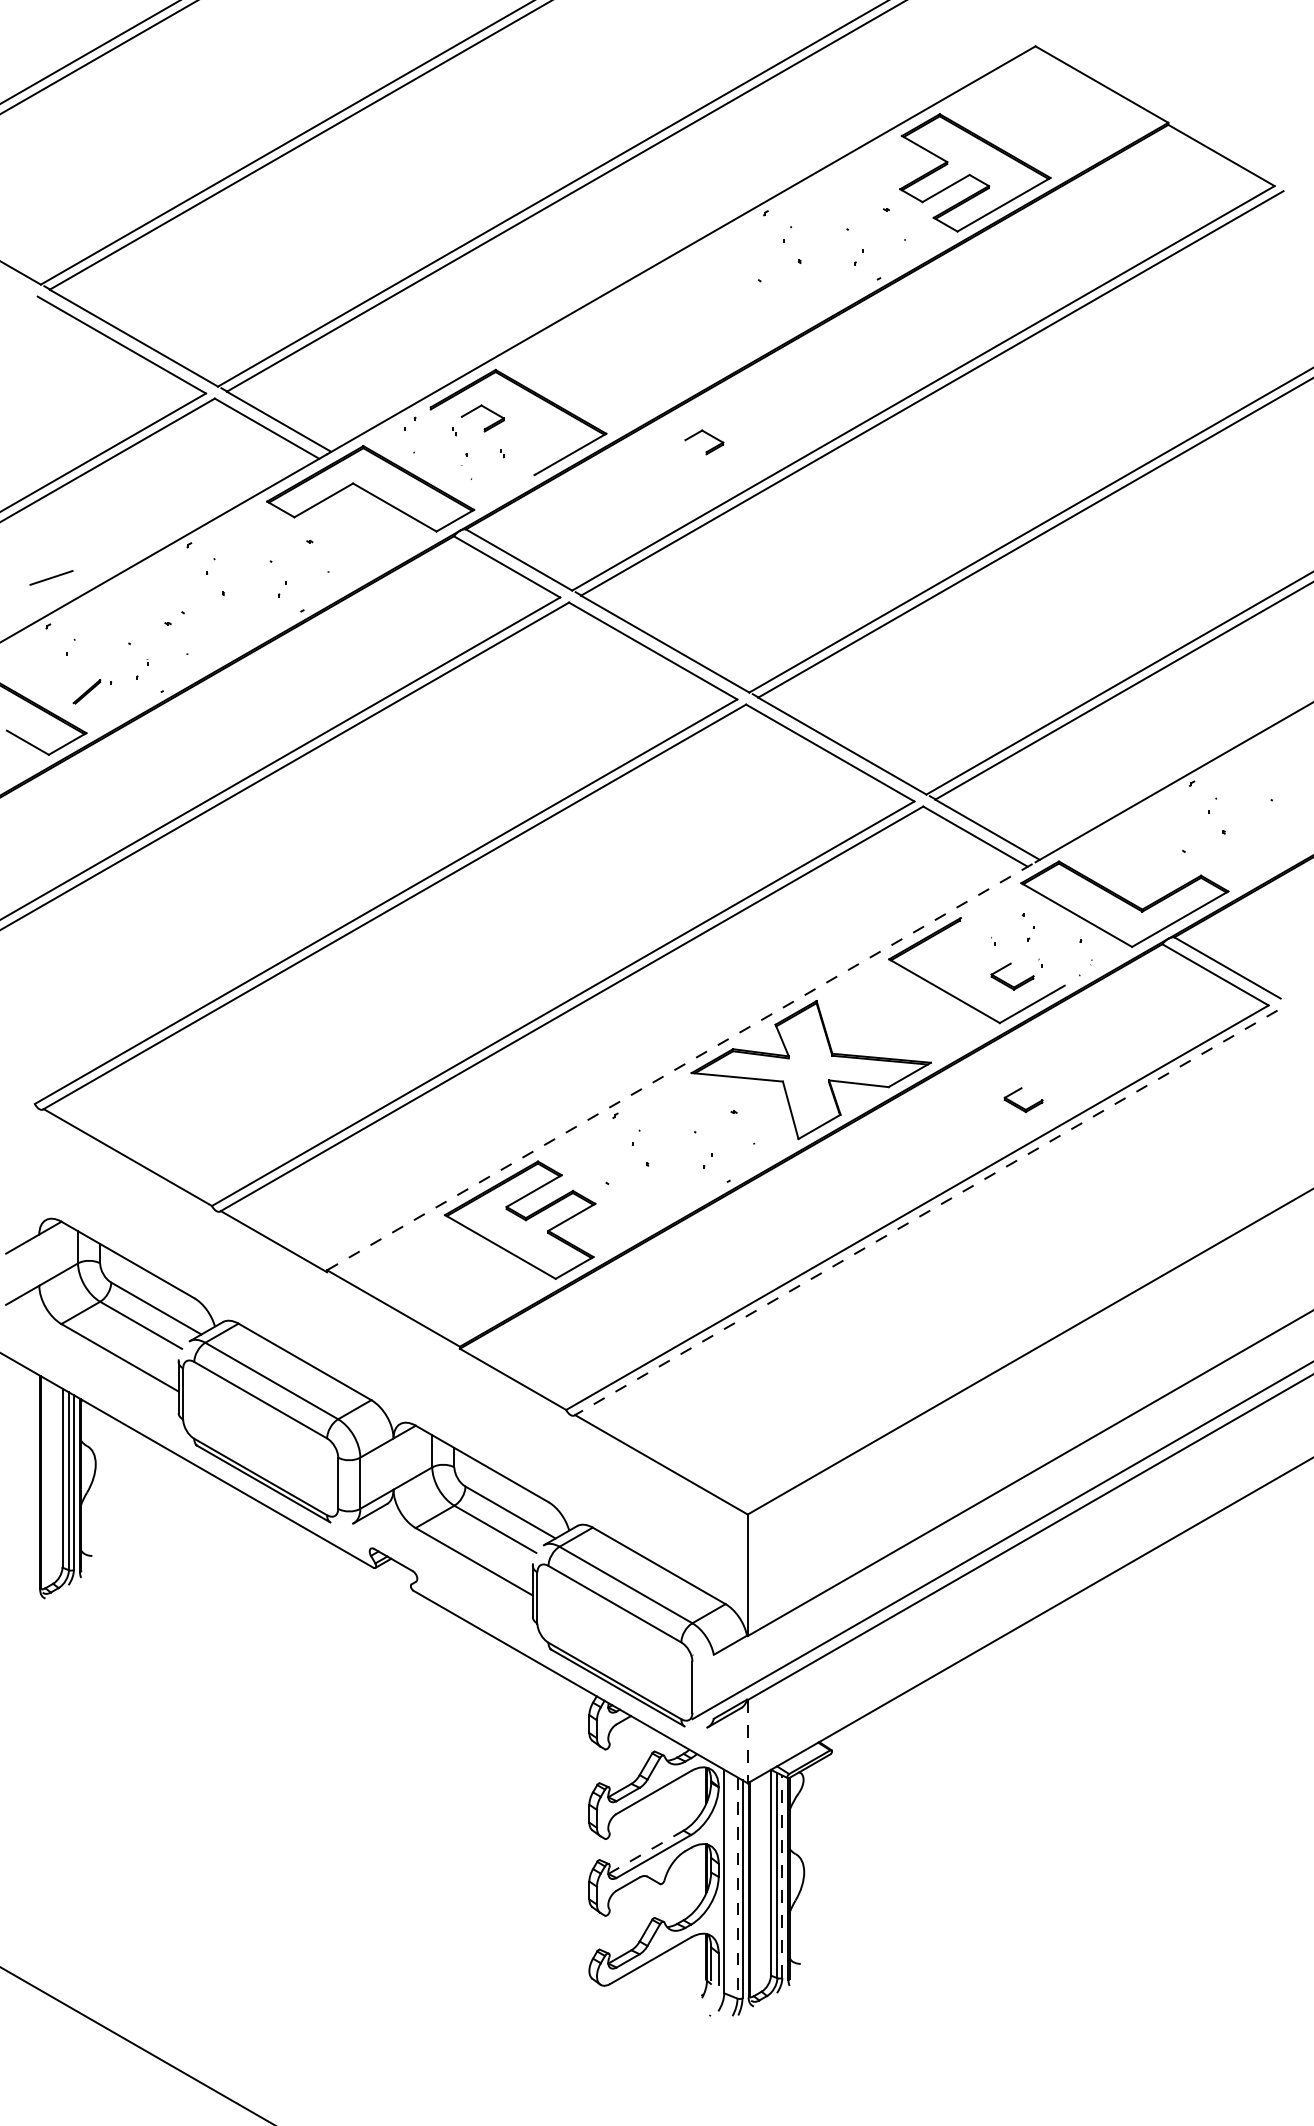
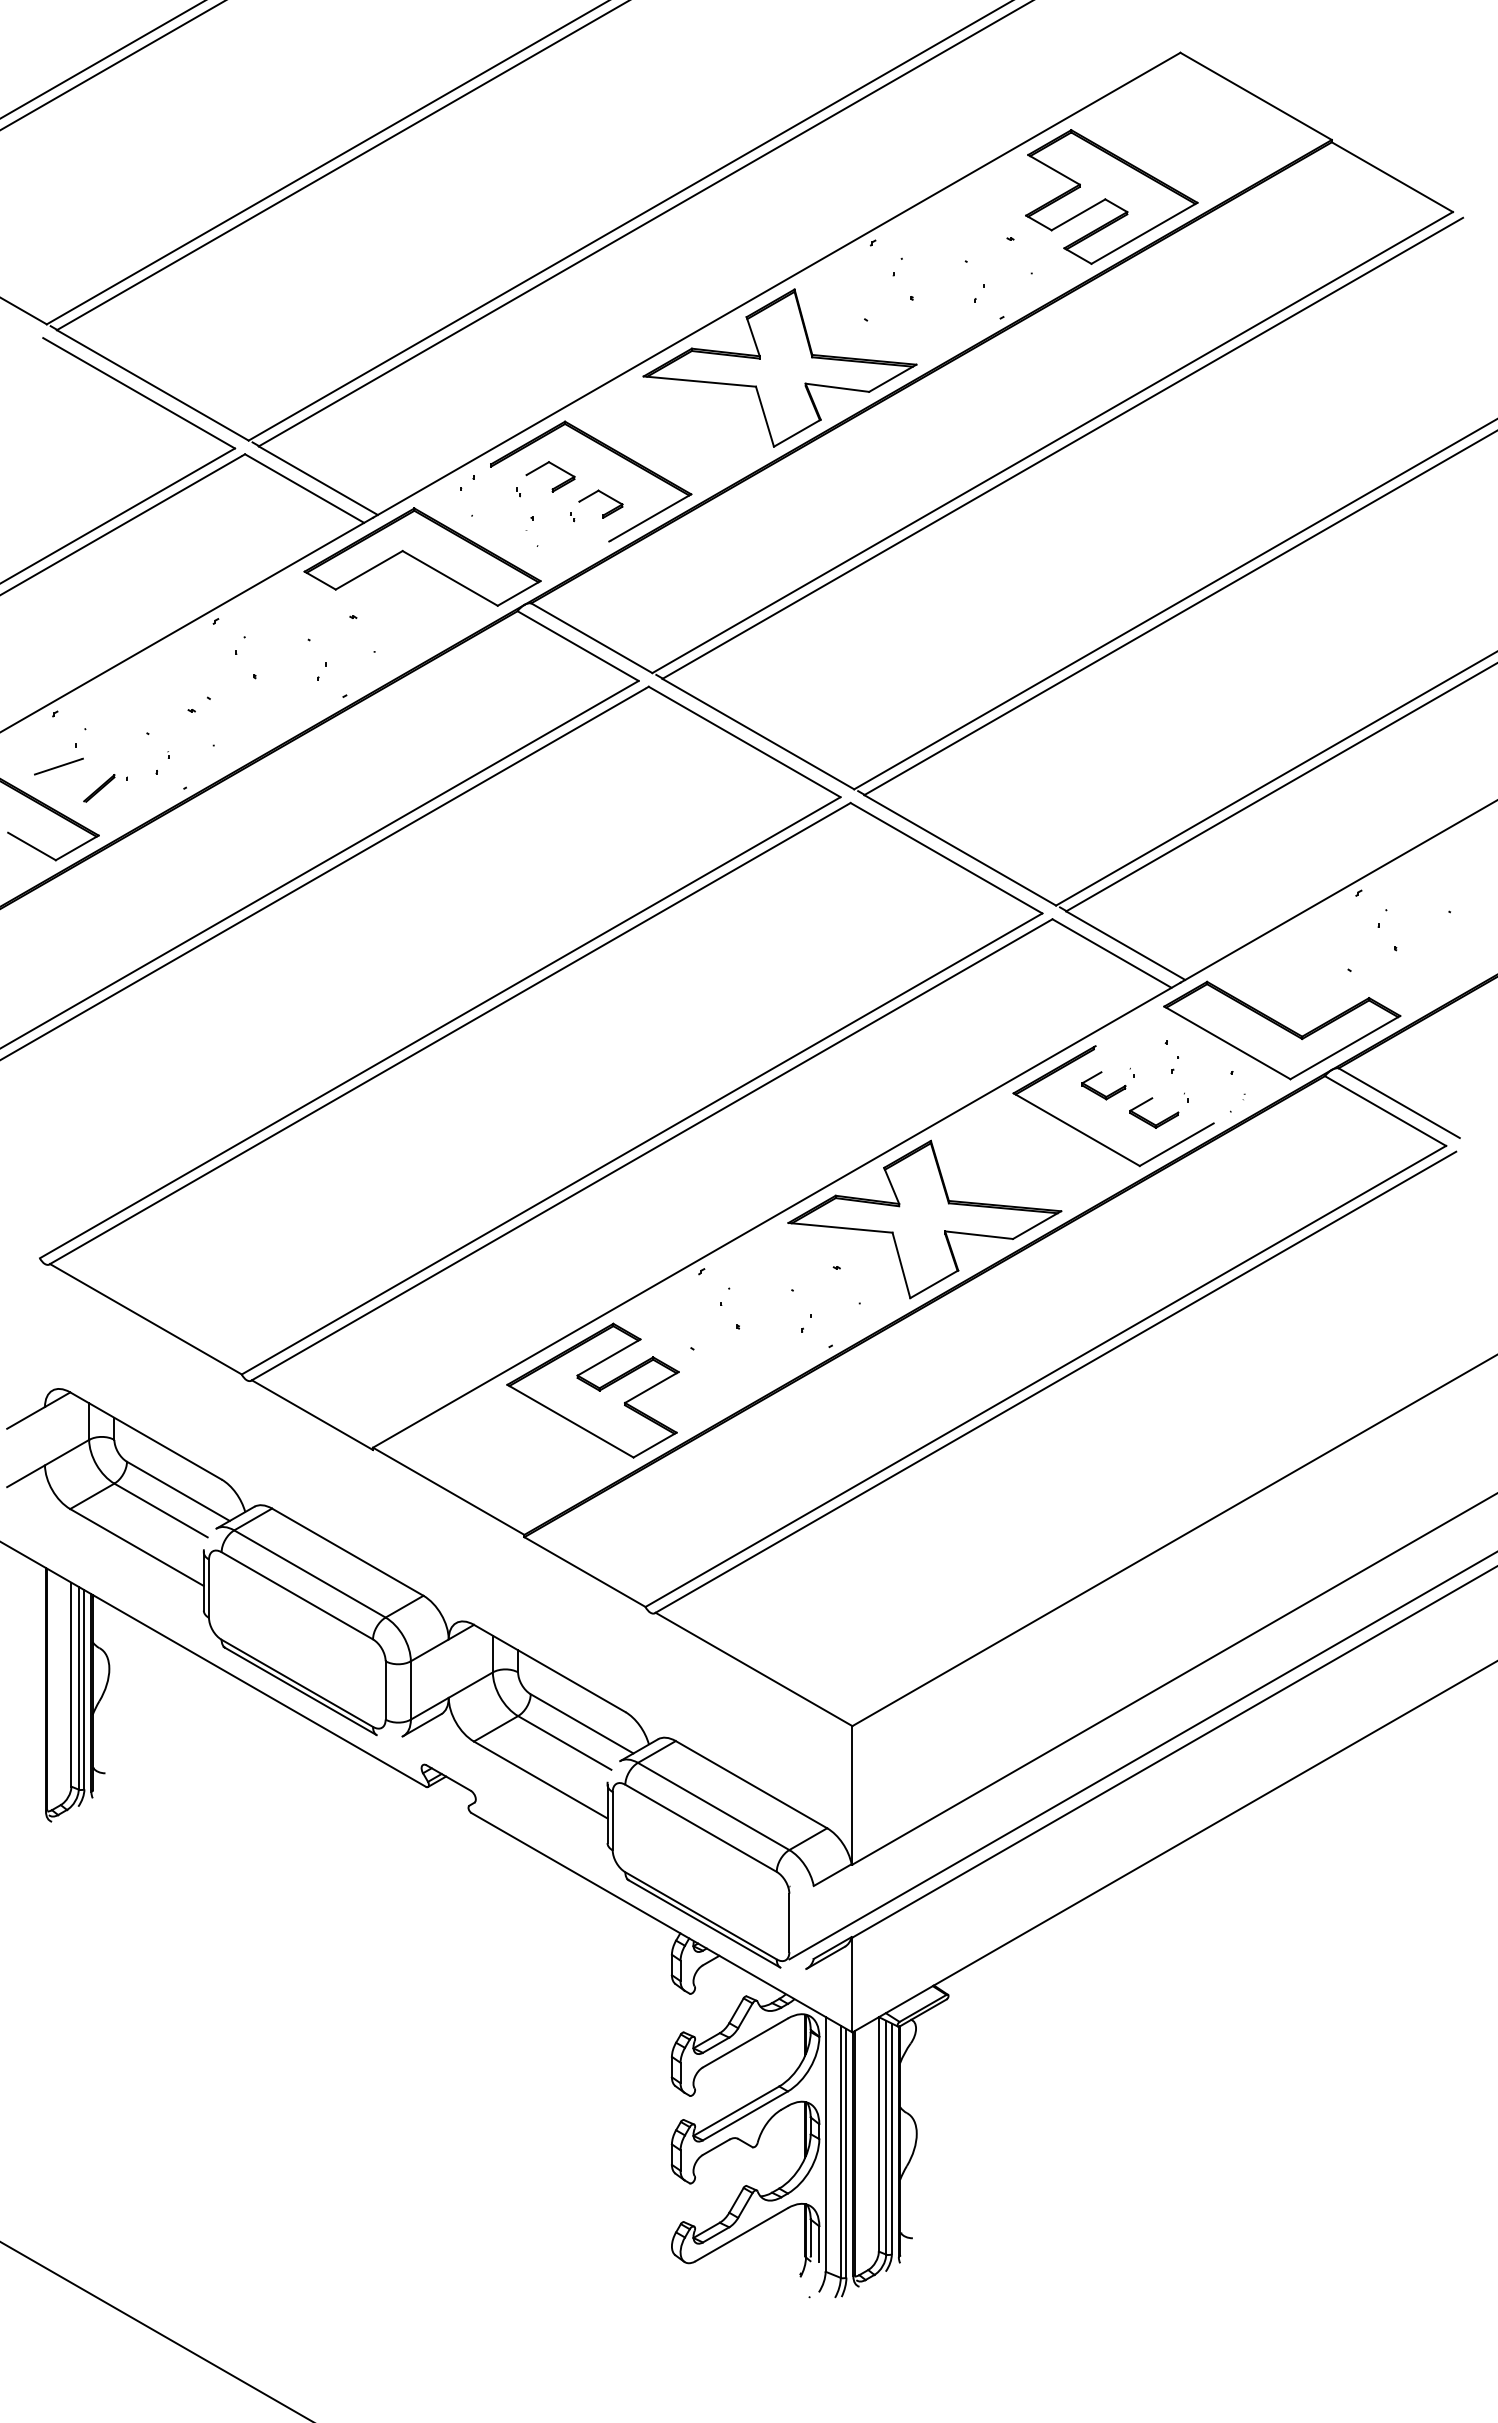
part: (683, 322) -> (779, 367), added
part: (707, 434) -> (604, 495), moved
line: (51, 577) -> (58, 766), moved
line: (681, 1066) -> (776, 1215), dashed -> solid
part: (1019, 1105) -> (1099, 1091), moved
line: (925, 1213) -> (1055, 1382), dashed -> solid
line: (747, 1742) -> (852, 1985), dashed -> solid
line: (646, 1851) -> (736, 2110), dashed -> solid
line: (782, 1876) -> (891, 2138), dashed -> solid
line: (737, 1888) -> (840, 2152), dashed -> solid

